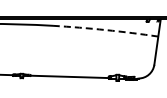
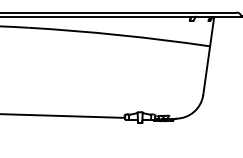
arc: (105, 30) -> (118, 35), dashed -> solid

